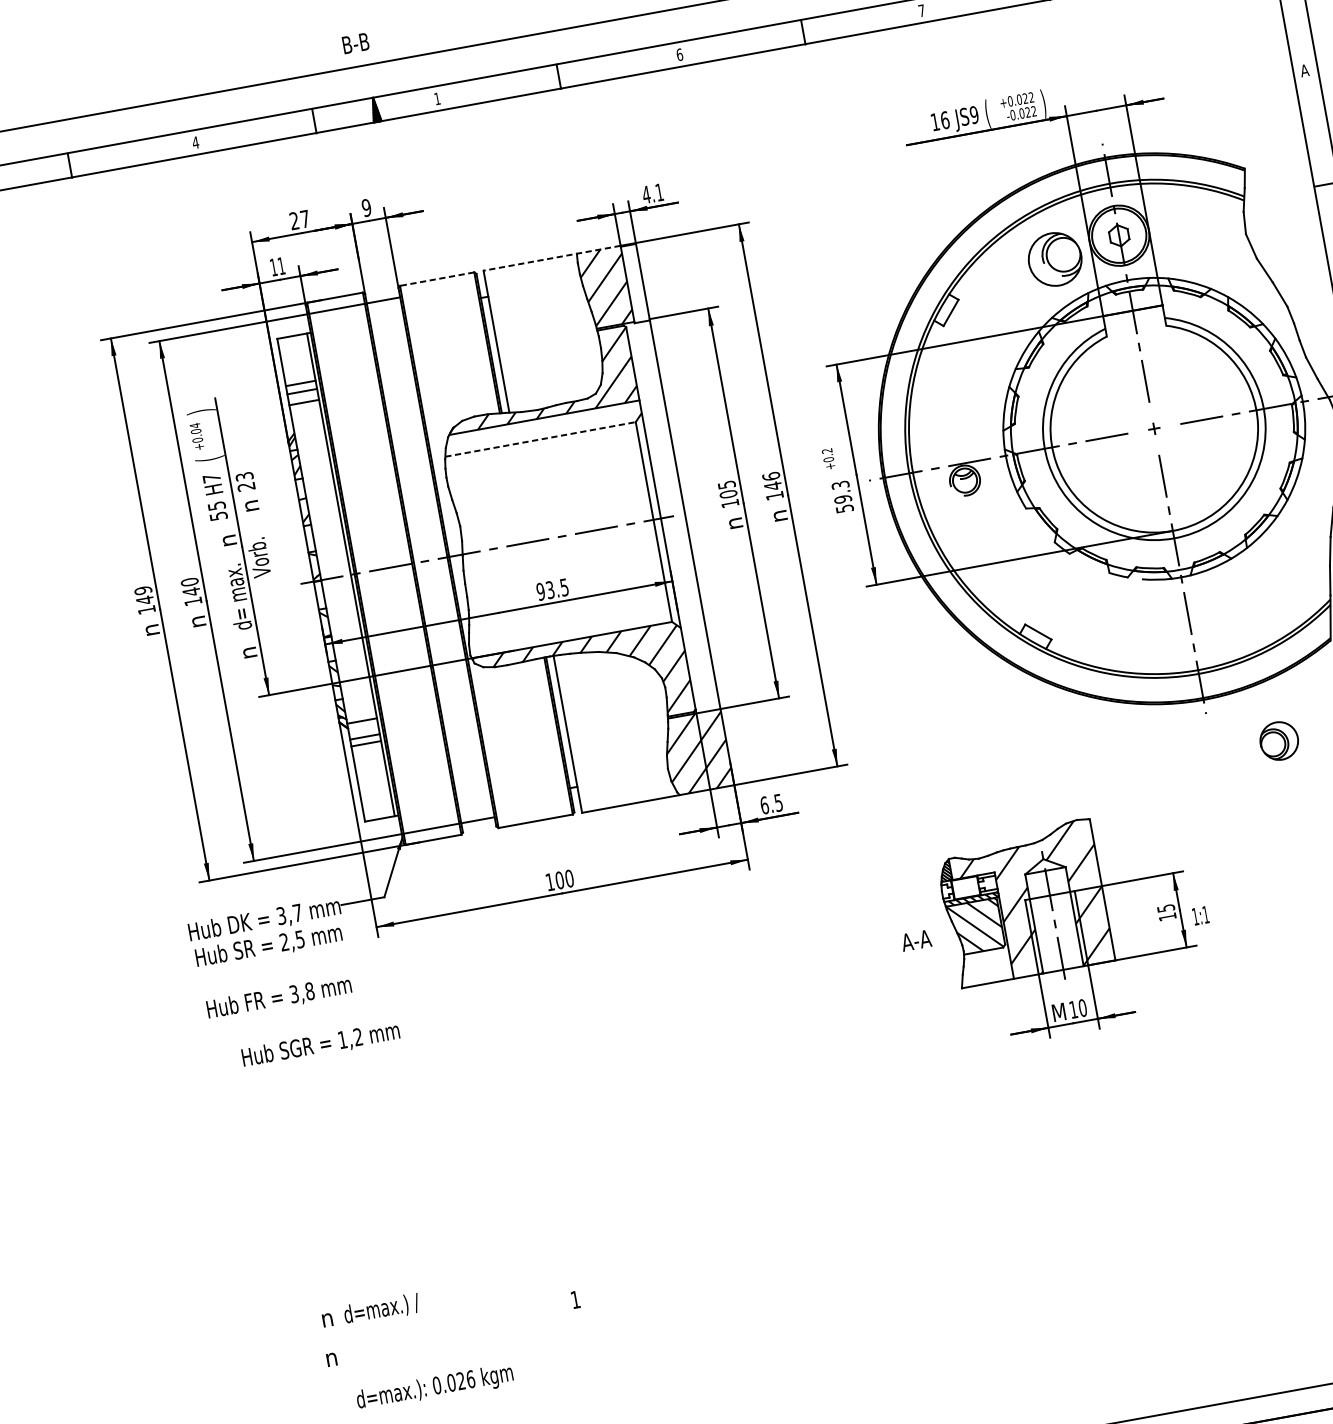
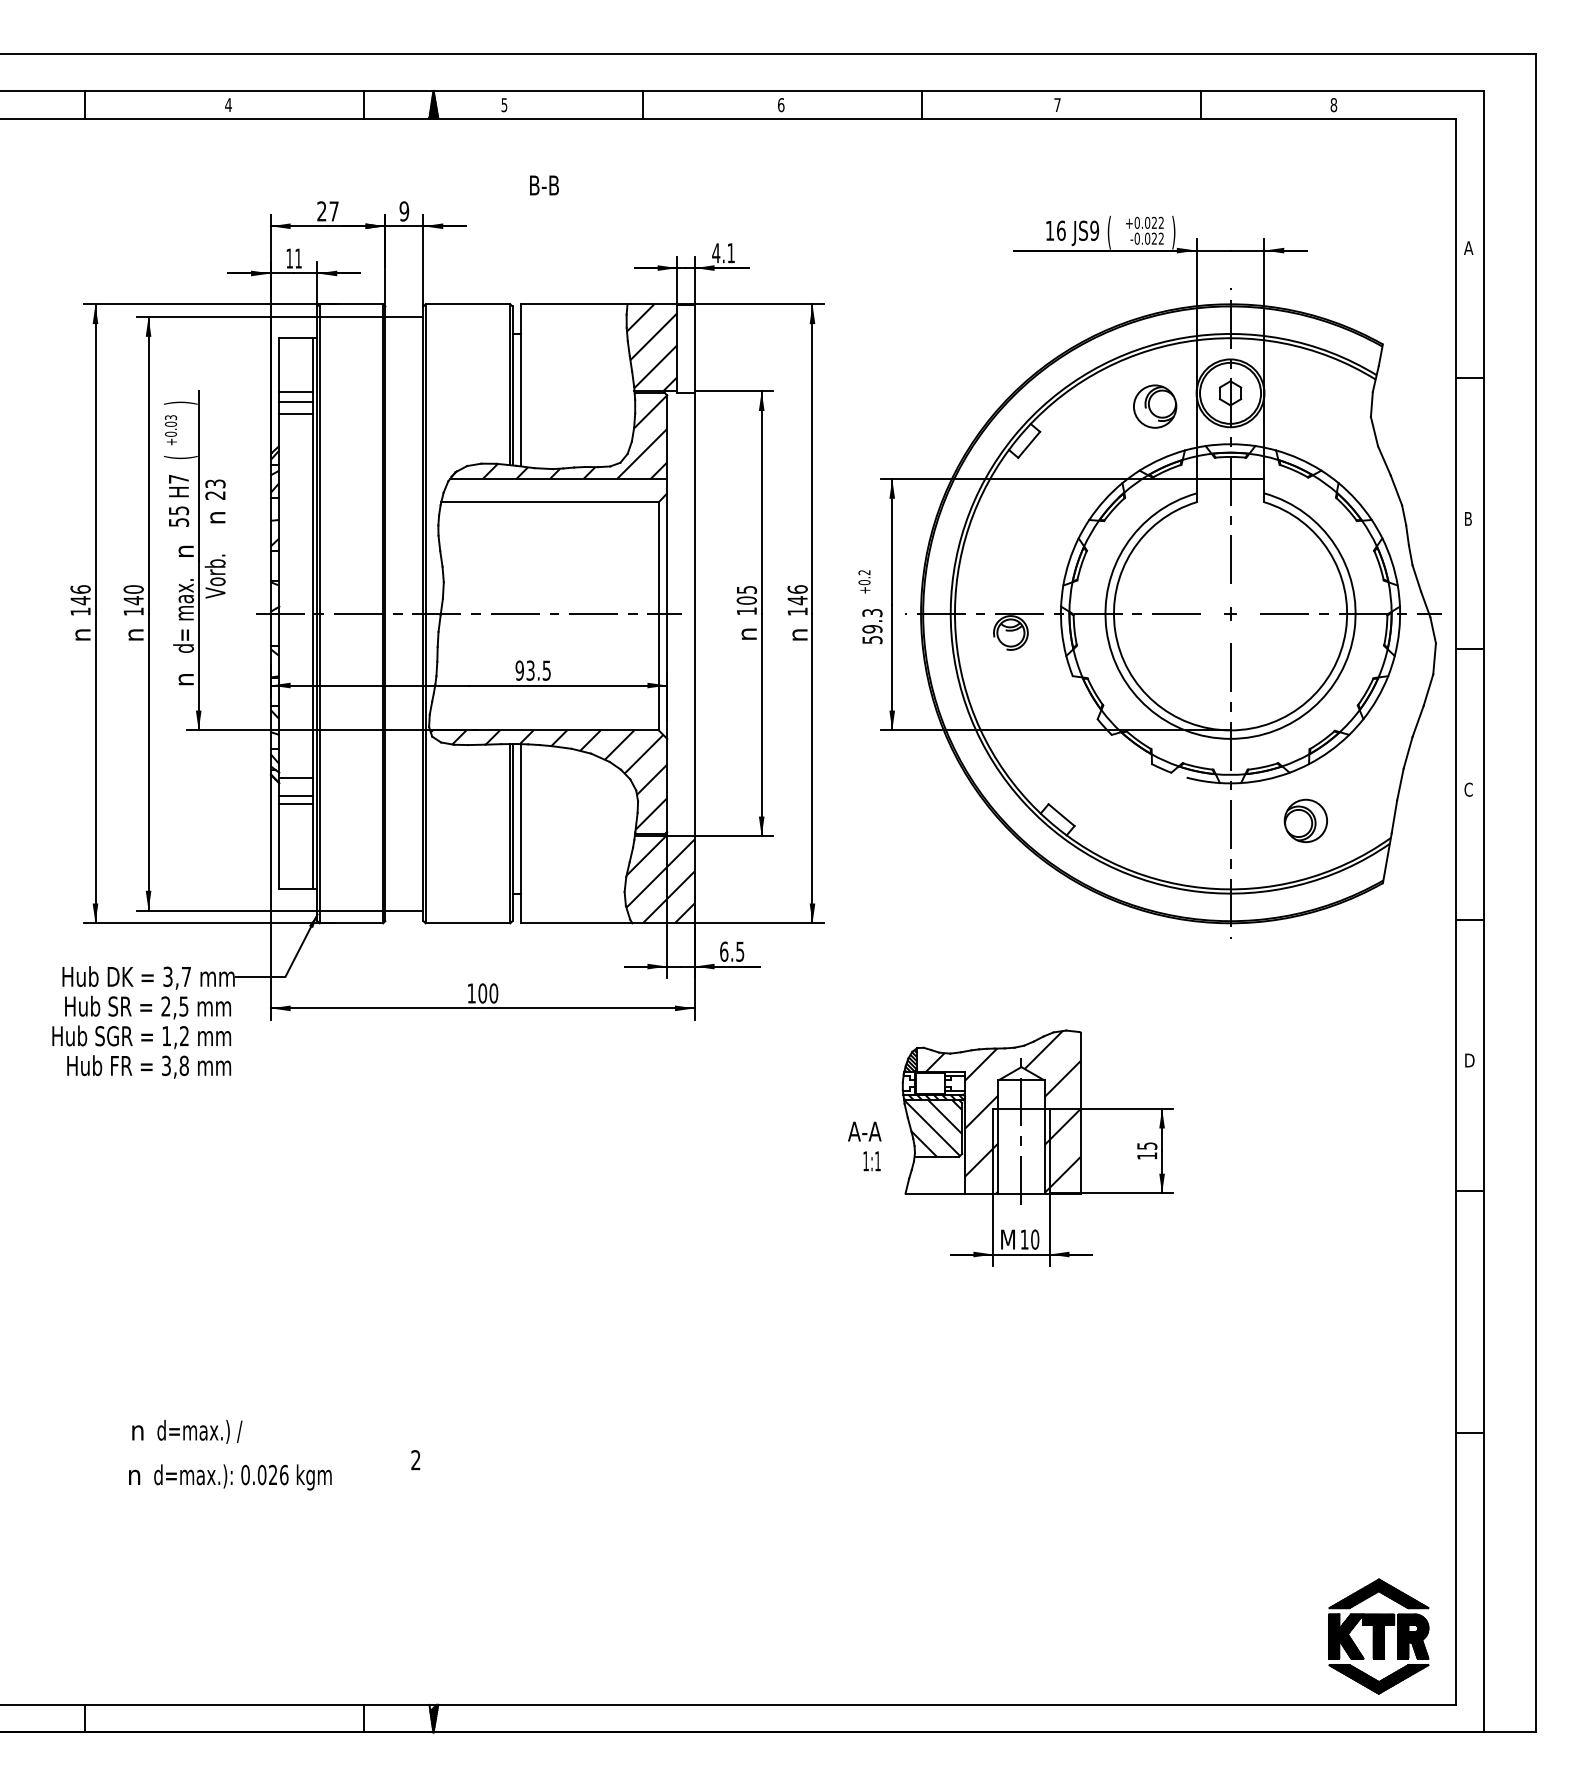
text: (355, 43) -> (544, 185), moved
text: (437, 99) -> (504, 105), 1 -> 5
line: (551, 258) -> (598, 304), dashed -> solid
part: (1055, 259) -> (1155, 406), size x0.71
line: (436, 279) -> (467, 304), dashed -> solid
text: (195, 425) -> (171, 417), +0.04 -> +0.03
line: (540, 439) -> (550, 502), dashed -> solid
text: (143, 590) -> (80, 589), 149 -> 146
part: (1278, 740) -> (1305, 820), moved
text: (1200, 916) -> (871, 1161), moved
text: (320, 1045) -> (141, 1037), moved
text: (575, 1299) -> (415, 1459), 1 -> 2
text: (434, 1388) -> (242, 1477), moved

